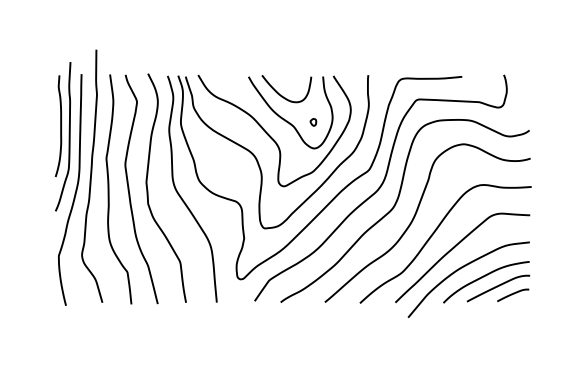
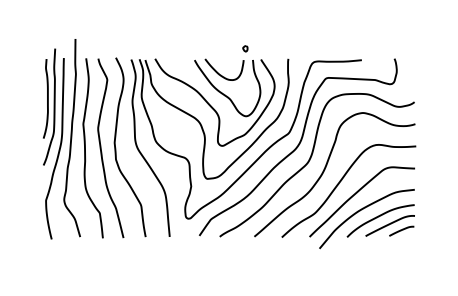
part: (313, 121) -> (245, 48), moved

